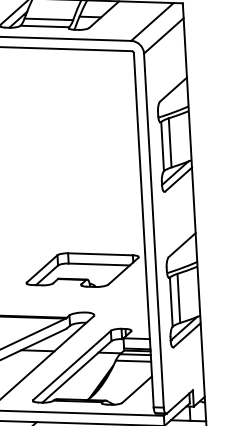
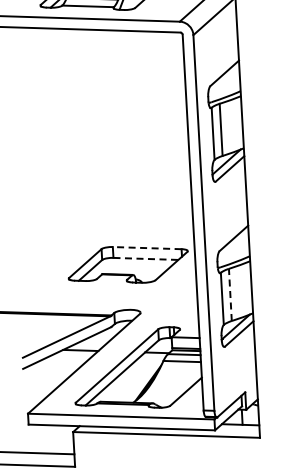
line: (99, 254) -> (146, 248), solid -> dashed
line: (99, 264) -> (146, 258), solid -> dashed
line: (178, 298) -> (230, 294), solid -> dashed

